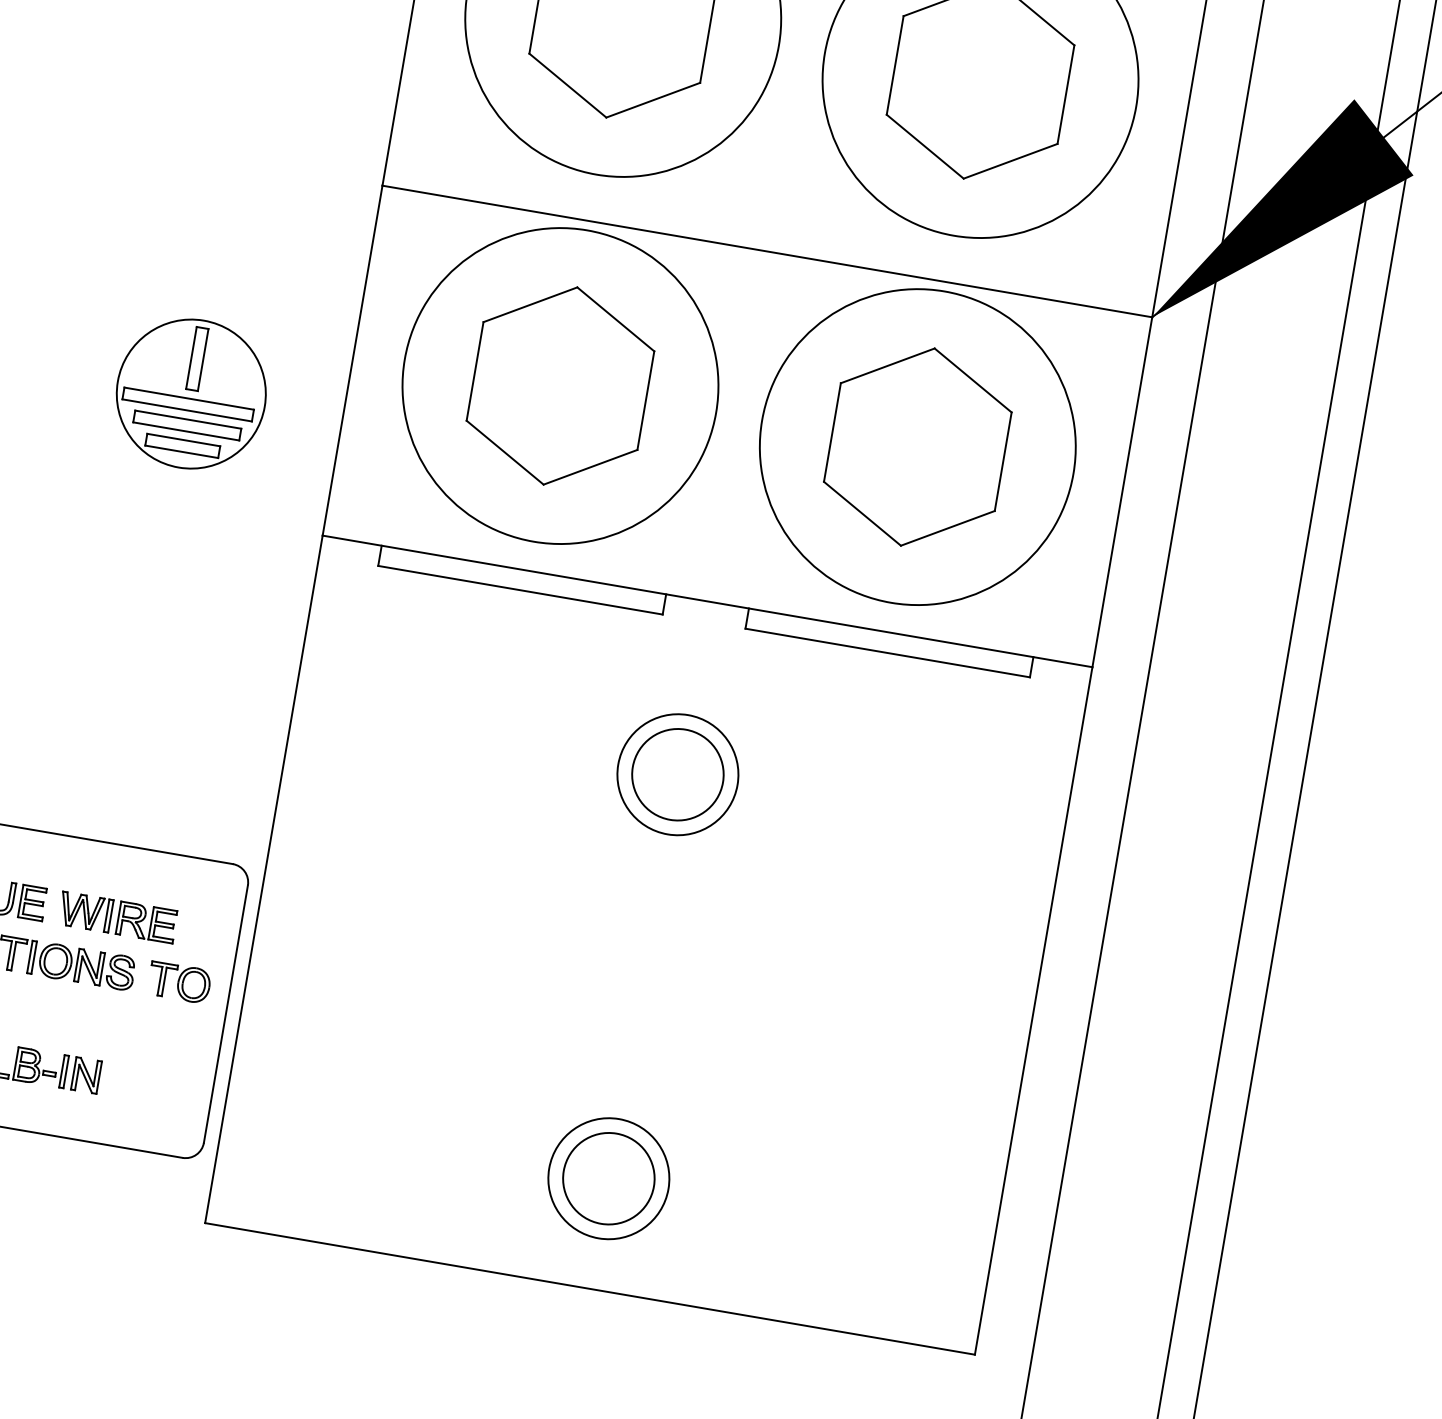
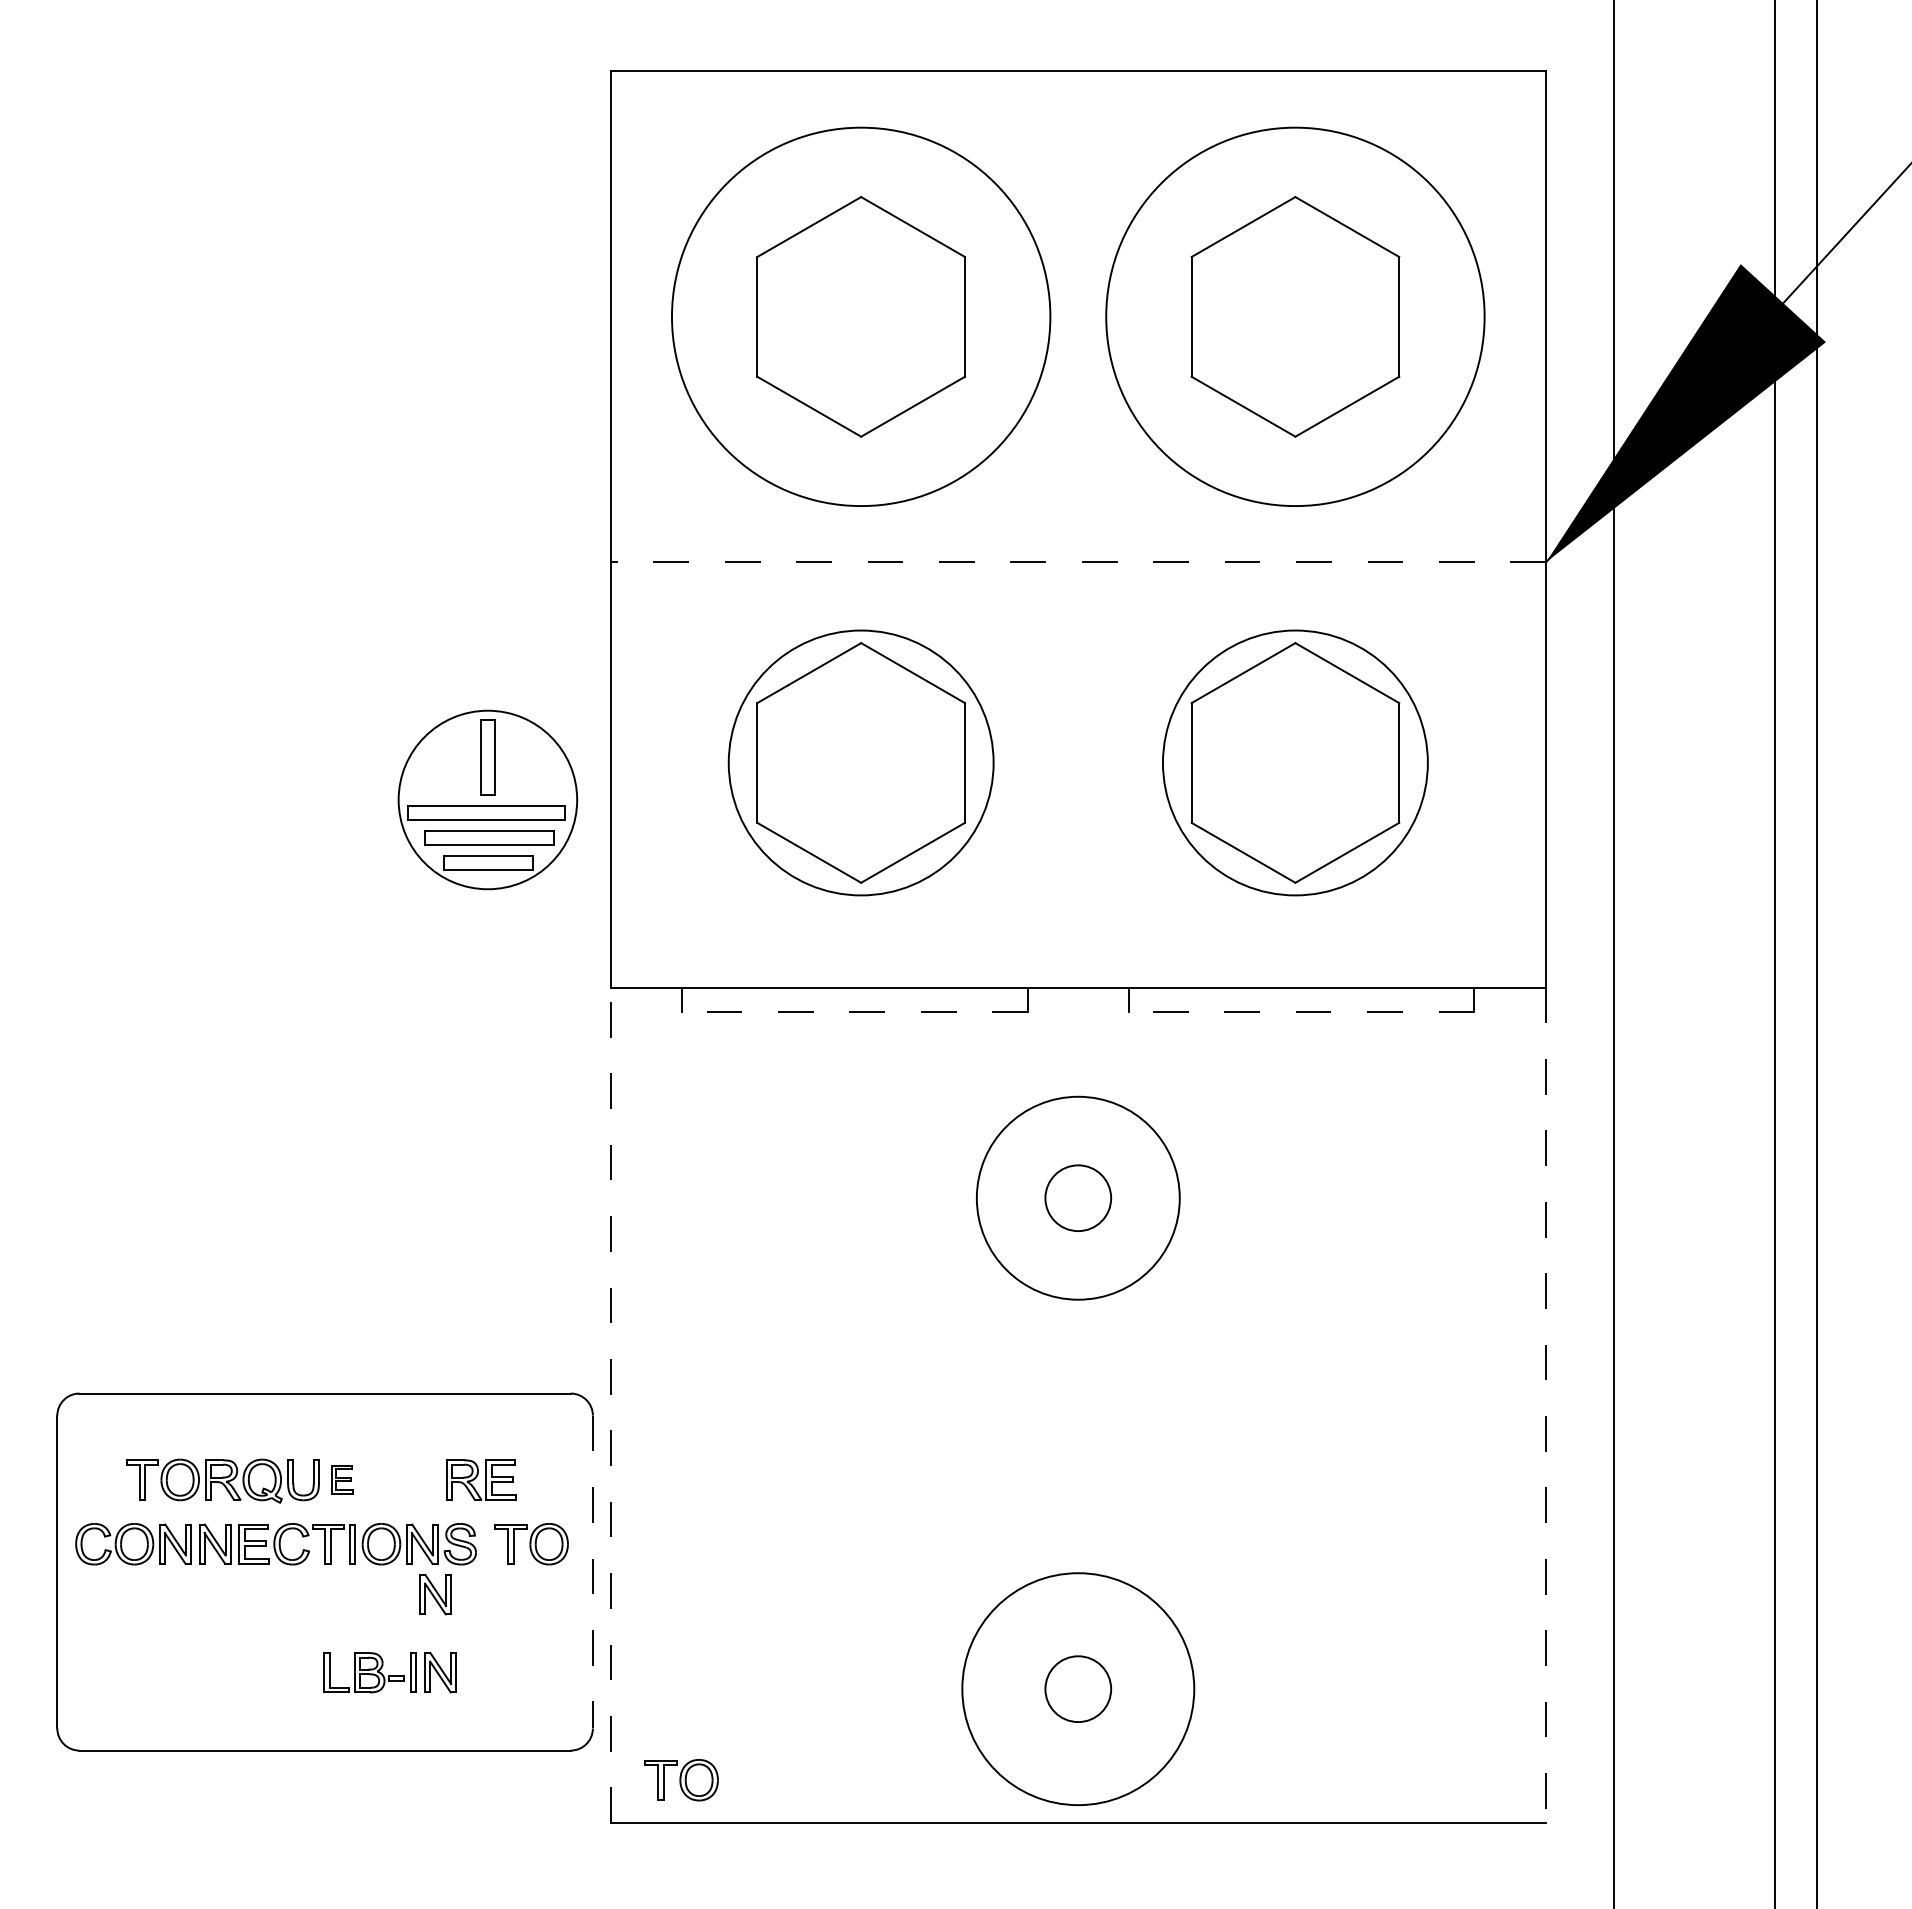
line: (767, 251) -> (1078, 562), solid -> dashed
circle: (559, 385) -> (860, 762), size x0.7
part: (191, 393) -> (487, 799), moved
circle: (917, 446) -> (1295, 762), size x0.7
line: (520, 590) -> (855, 1012), solid -> dashed
line: (887, 653) -> (1301, 1012), solid -> dashed
circle: (677, 774) -> (1077, 1197), size x1.4
circle: (678, 774) -> (1078, 1198), size x0.6
line: (263, 879) -> (610, 1405), solid -> dashed
part: (32, 902) -> (342, 1479), size x0.7
part: (85, 911) -> (406, 1479), removed
part: (93, 1010) -> (435, 1594), added
line: (1034, 1011) -> (1546, 1405), solid -> dashed
line: (225, 1014) -> (592, 1572), solid -> dashed
circle: (608, 1178) -> (1077, 1688), size x1.6
circle: (609, 1178) -> (1078, 1688), size x0.6
part: (269, 1198) -> (681, 1780), added

